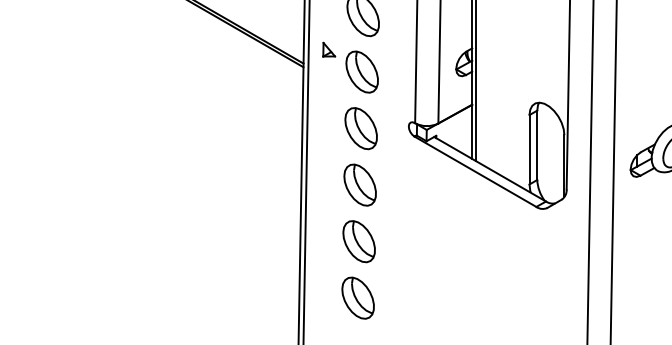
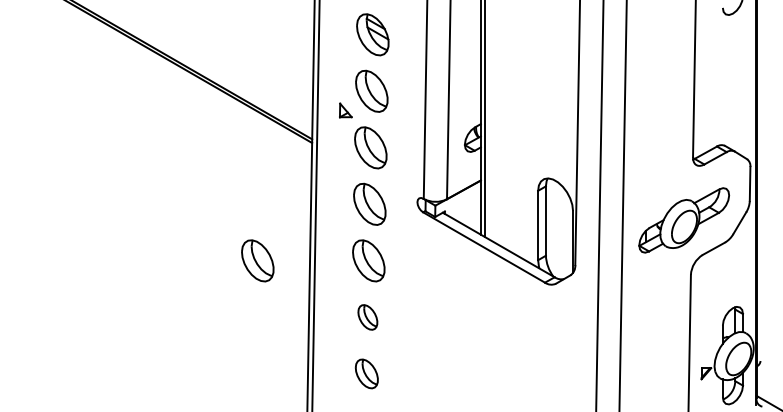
part: (328, 49) -> (345, 110), moved
part: (248, 184) -> (257, 260), added
part: (358, 241) -> (367, 317), size x0.6
part: (357, 297) -> (366, 373), size x0.7

